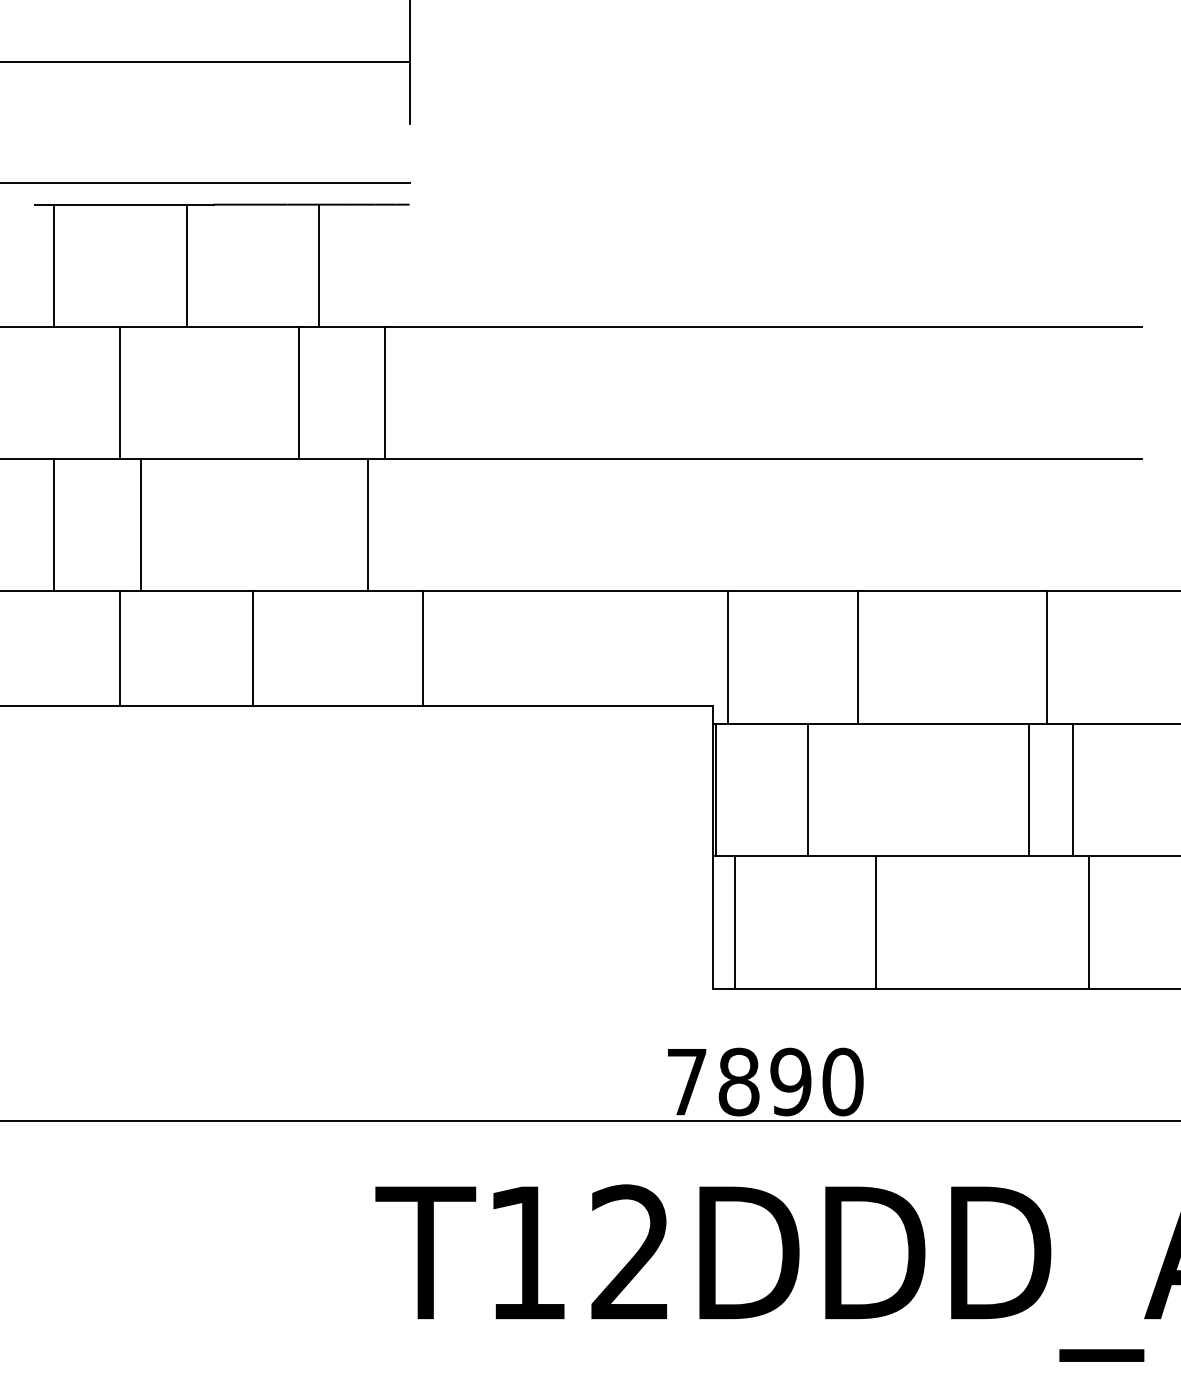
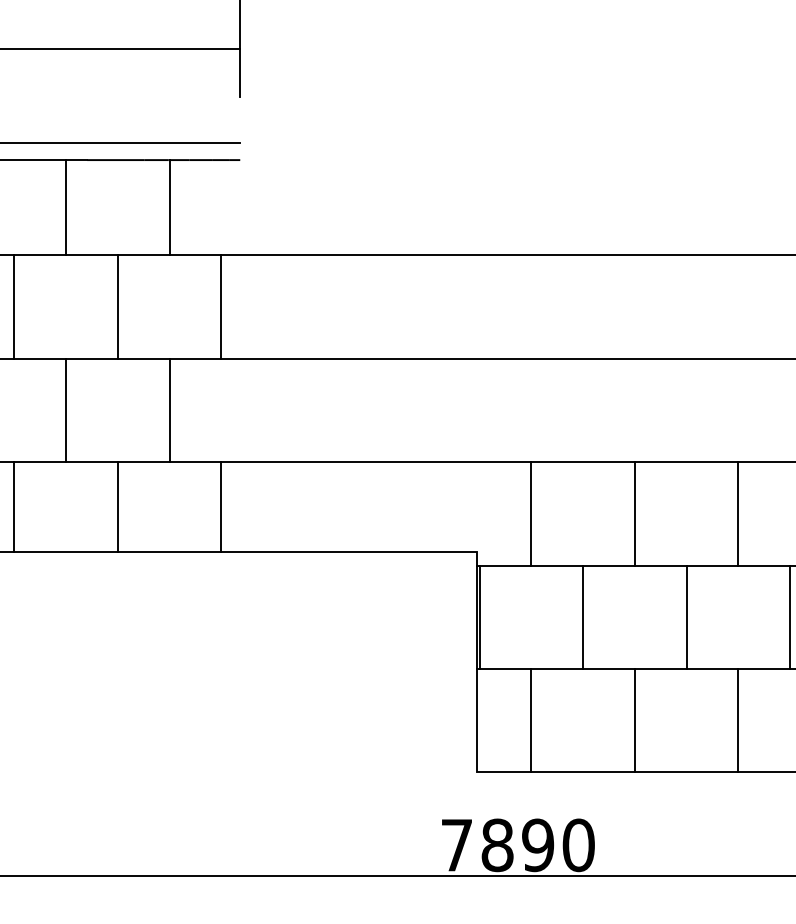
line: (298, 392) -> (117, 306), moved
line: (140, 525) -> (66, 410), moved
line: (367, 525) -> (169, 410), moved
line: (423, 648) -> (221, 506), moved
line: (728, 657) -> (531, 513), moved
line: (857, 657) -> (634, 513), moved
line: (807, 789) -> (583, 616), moved
line: (1029, 789) -> (686, 616), moved
line: (1073, 789) -> (790, 616), moved
line: (735, 922) -> (531, 720), moved
line: (875, 922) -> (634, 720), moved
line: (1089, 922) -> (738, 720), moved

